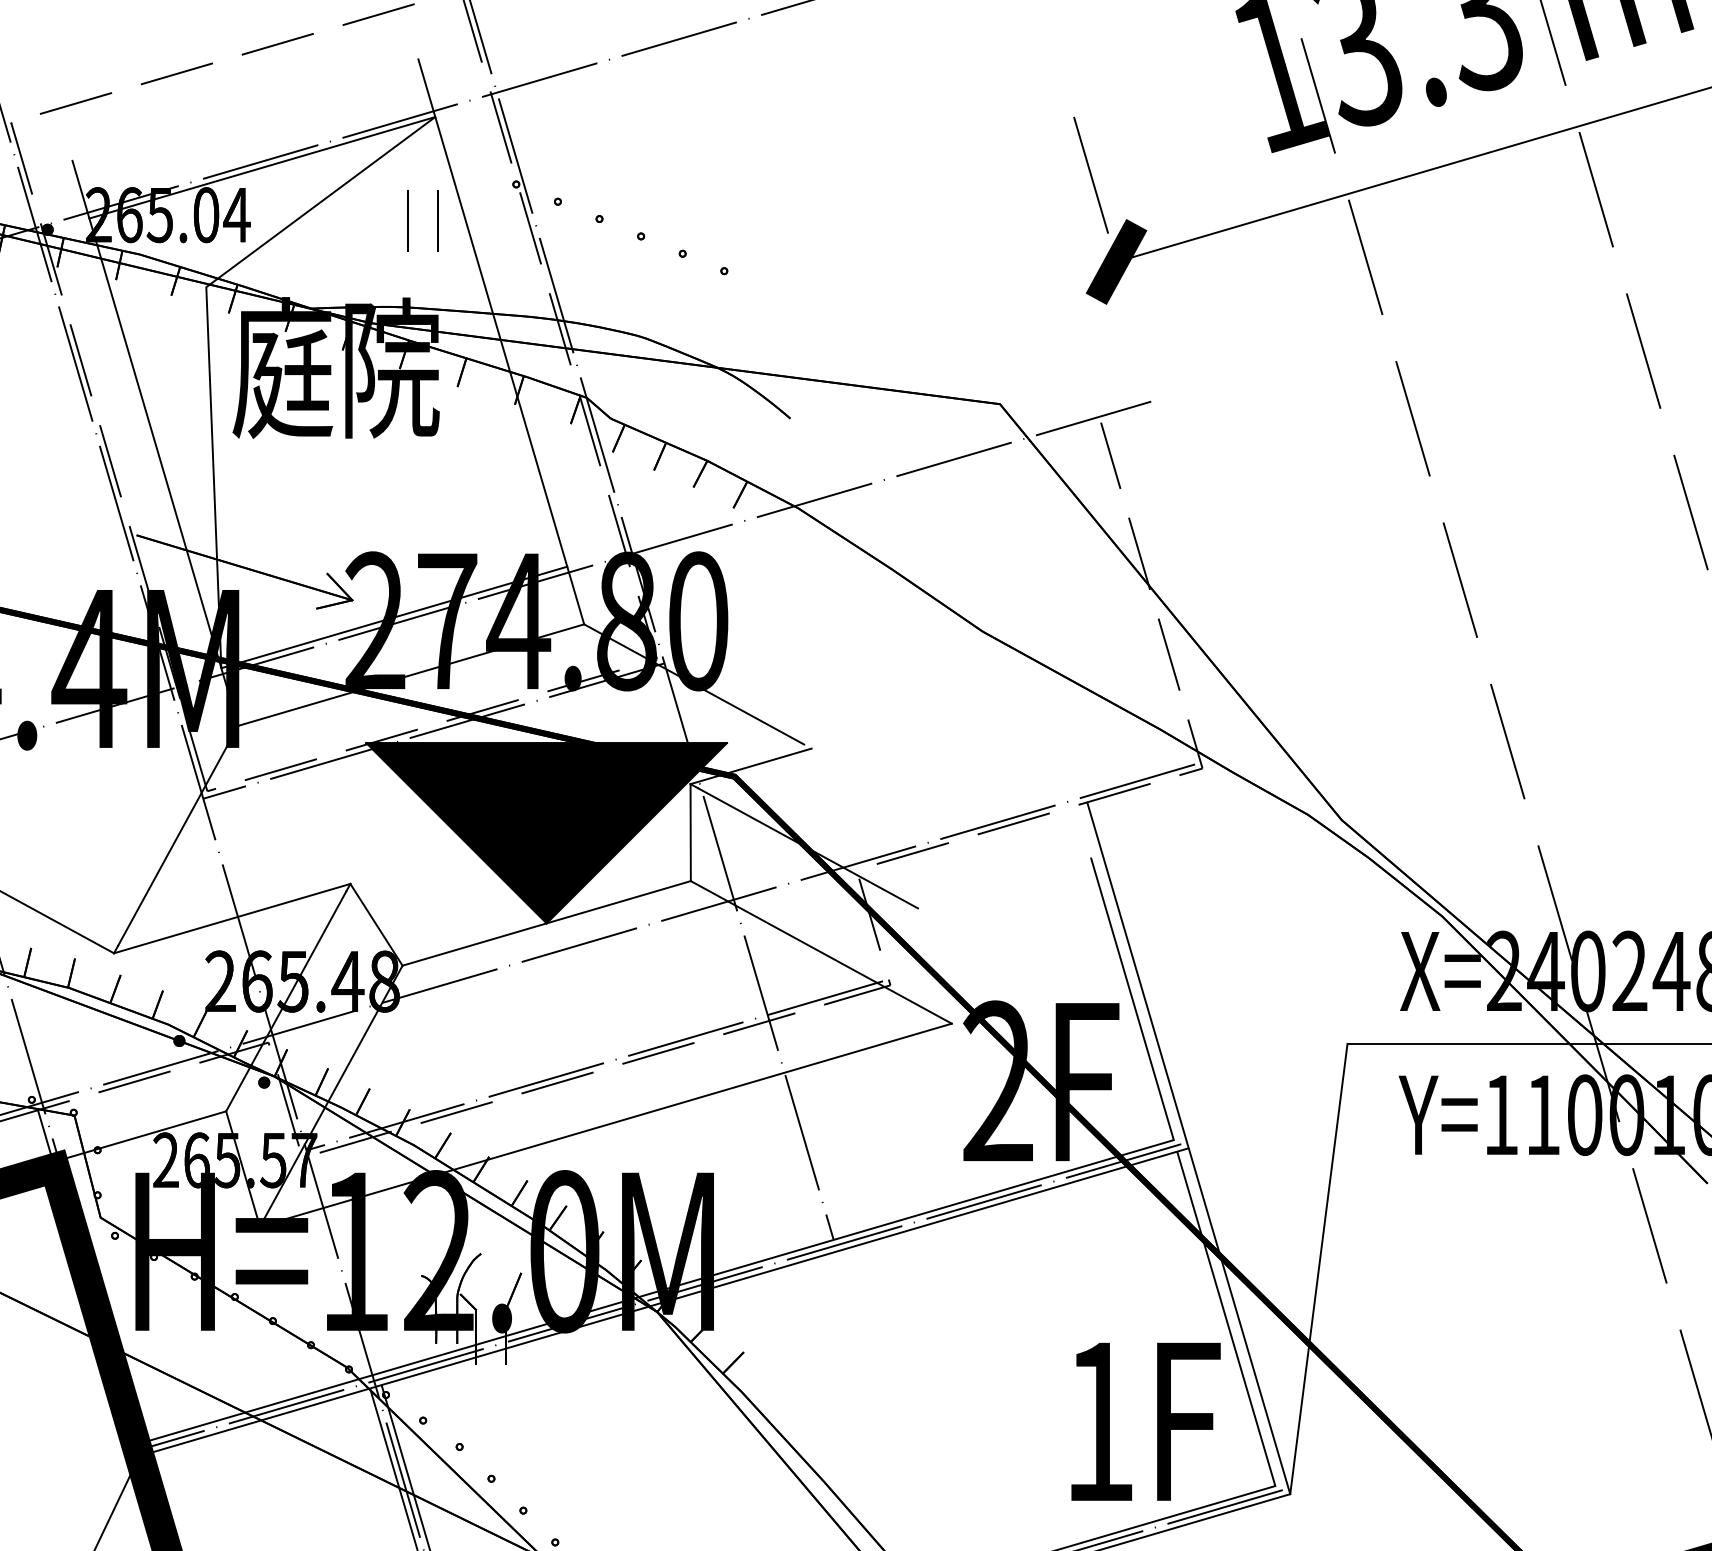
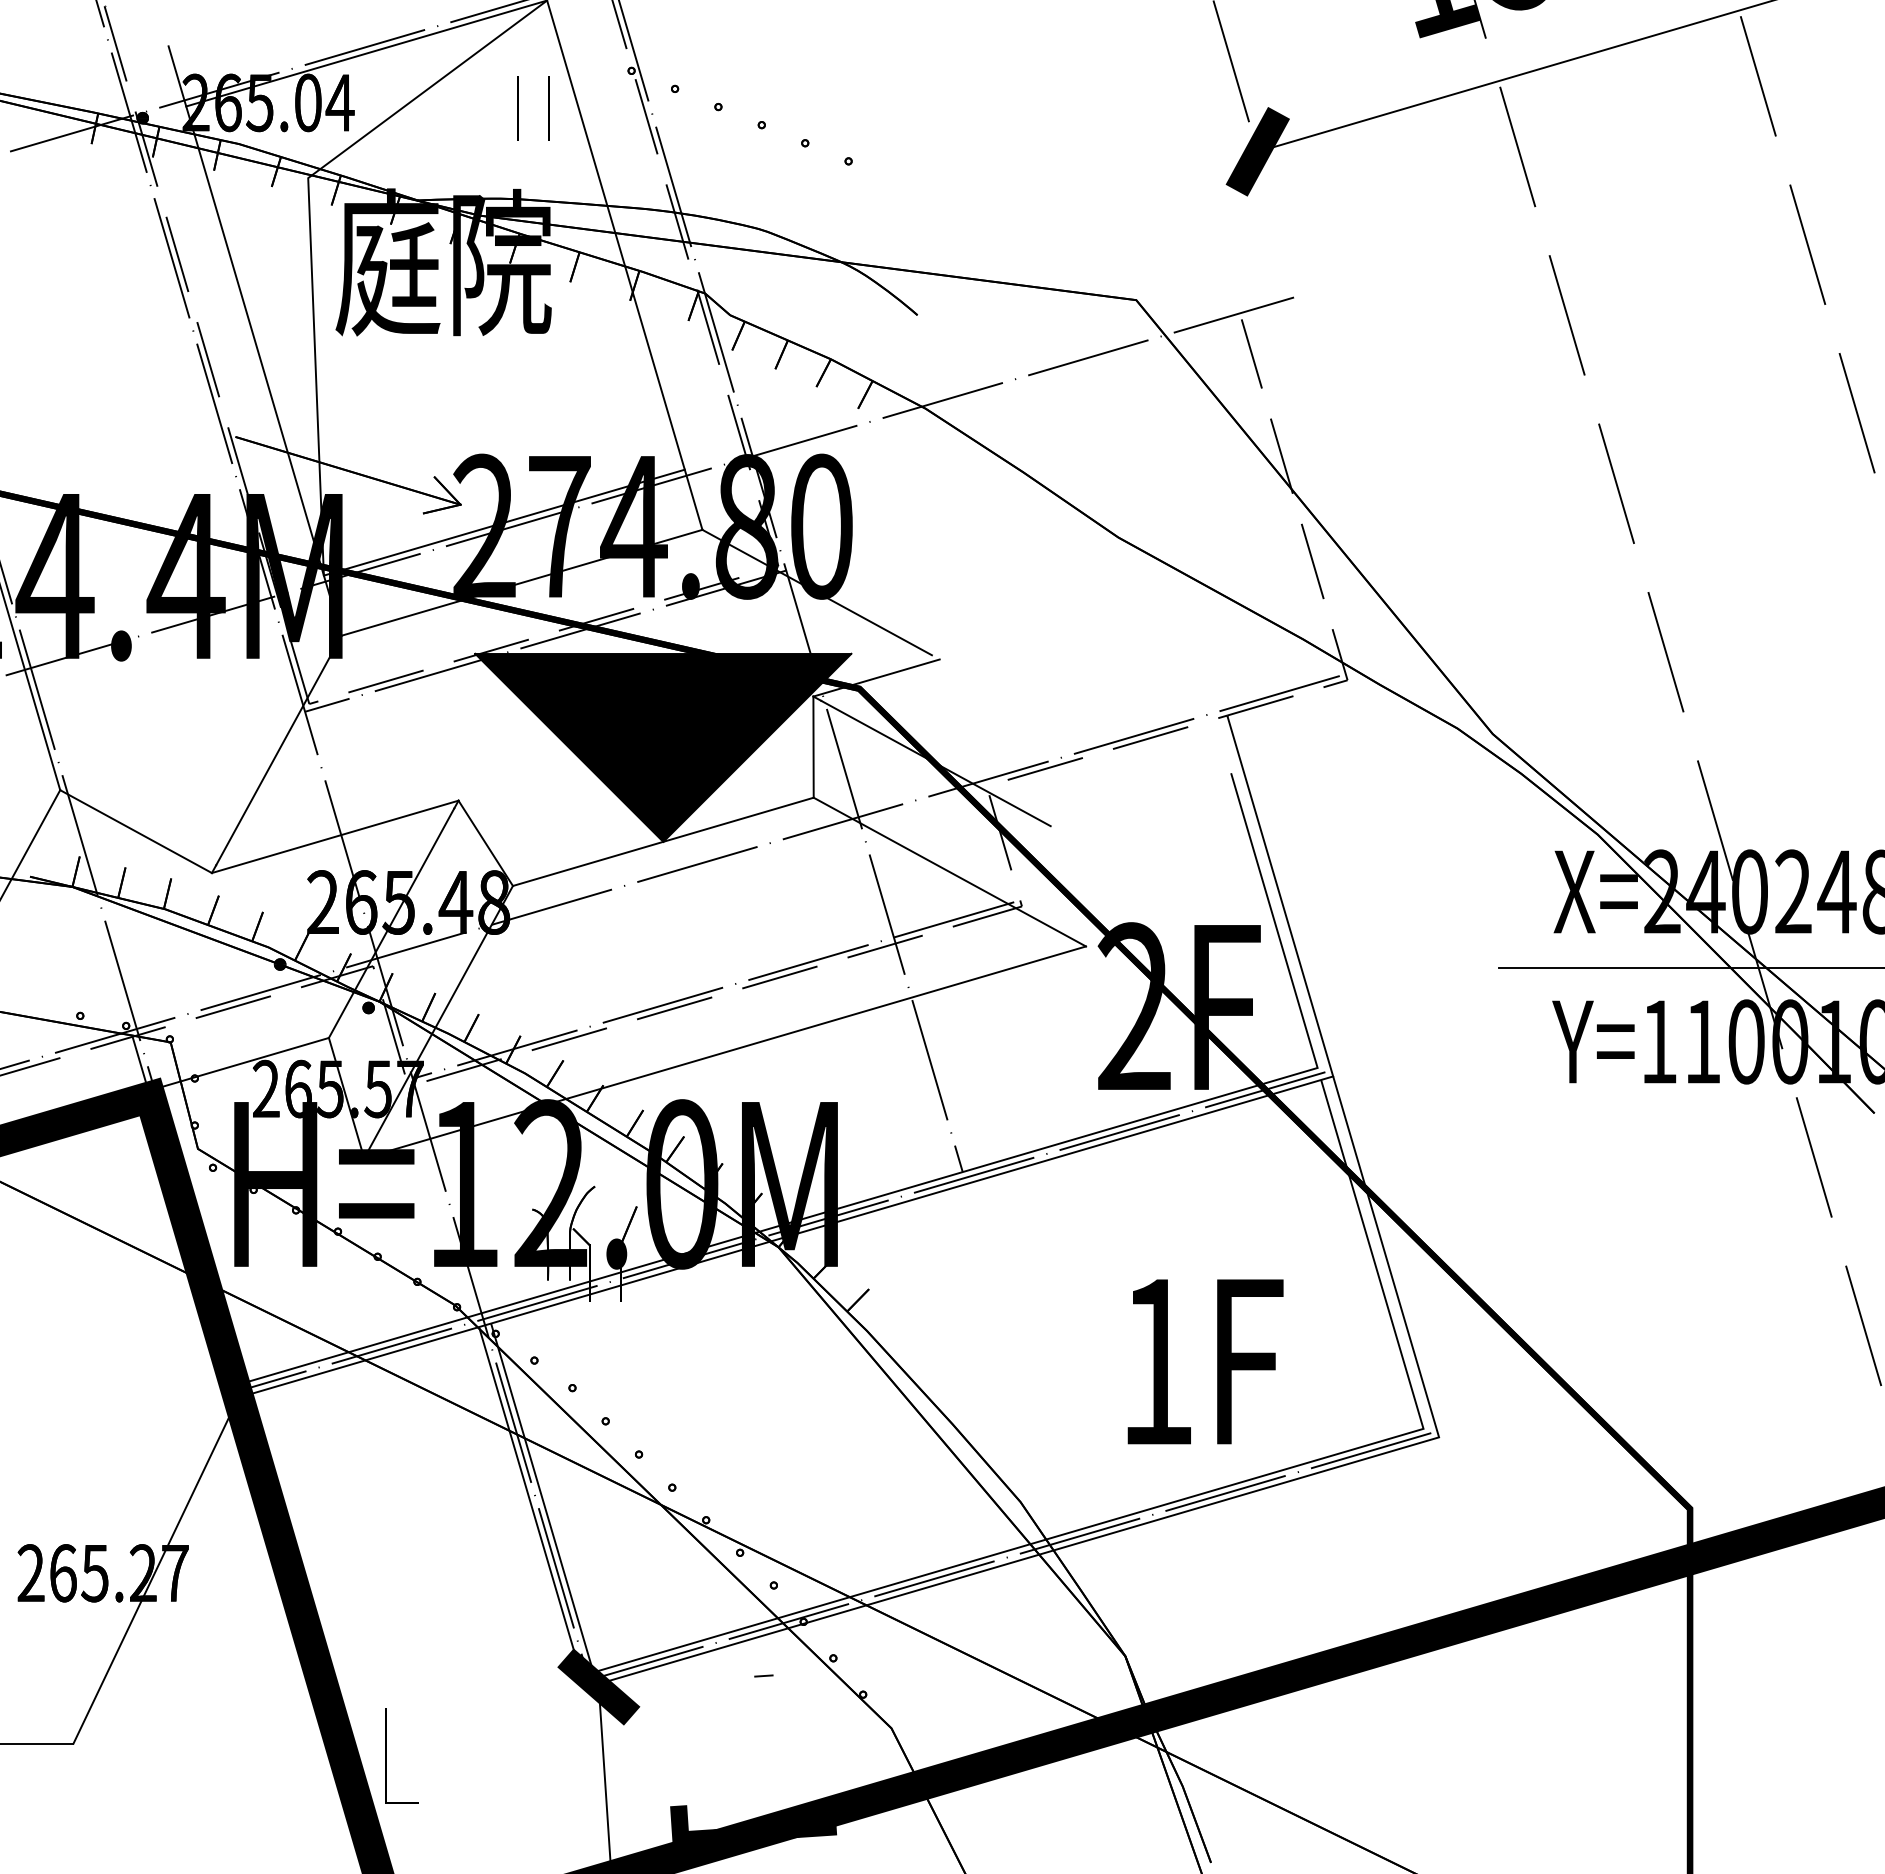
line: (1318, 1269) -> (1468, 1202), removed
text: (1145, 1421) -> (1205, 1361), moved

